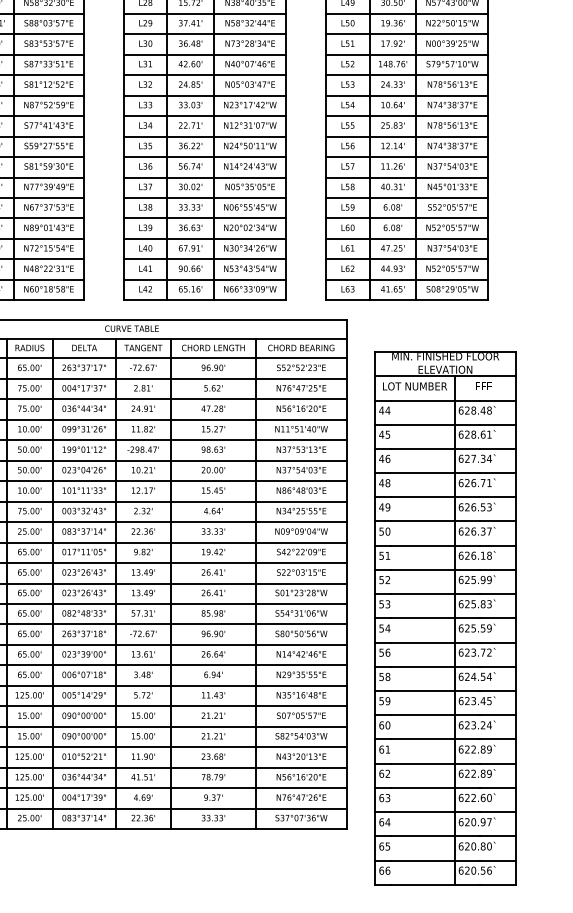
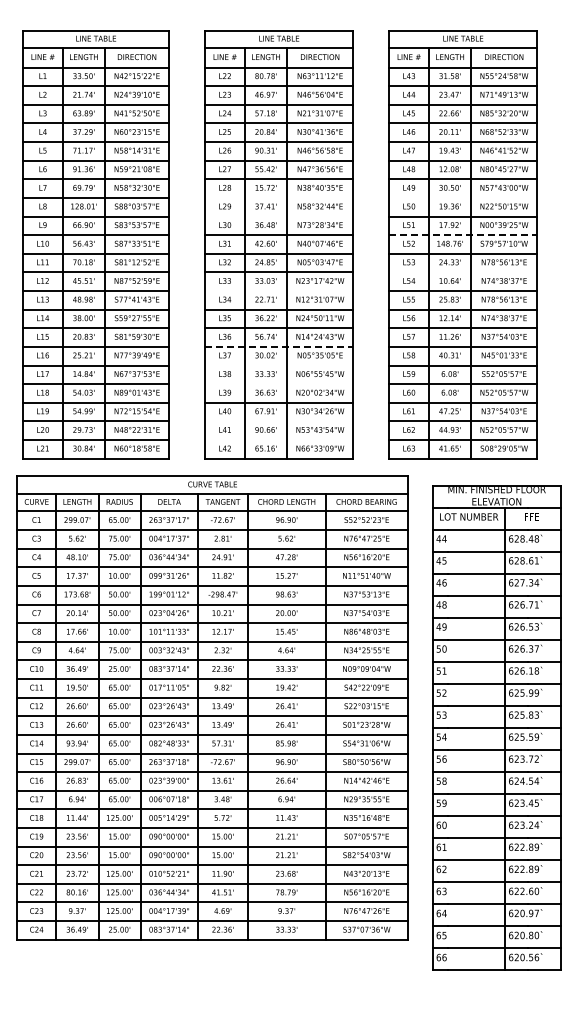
line: (204, 13) -> (278, 197), removed
line: (406, 13) -> (462, 197), removed
line: (204, 34) -> (278, 216), removed
line: (407, 55) -> (463, 235), solid -> dashed
line: (406, 95) -> (462, 272), removed
line: (204, 116) -> (278, 291), removed
line: (205, 177) -> (279, 346), solid -> dashed
line: (204, 197) -> (278, 365), removed
line: (204, 218) -> (278, 384), removed
line: (204, 259) -> (278, 421), removed
line: (204, 279) -> (278, 439), removed
part: (445, 617) -> (496, 727), moved

